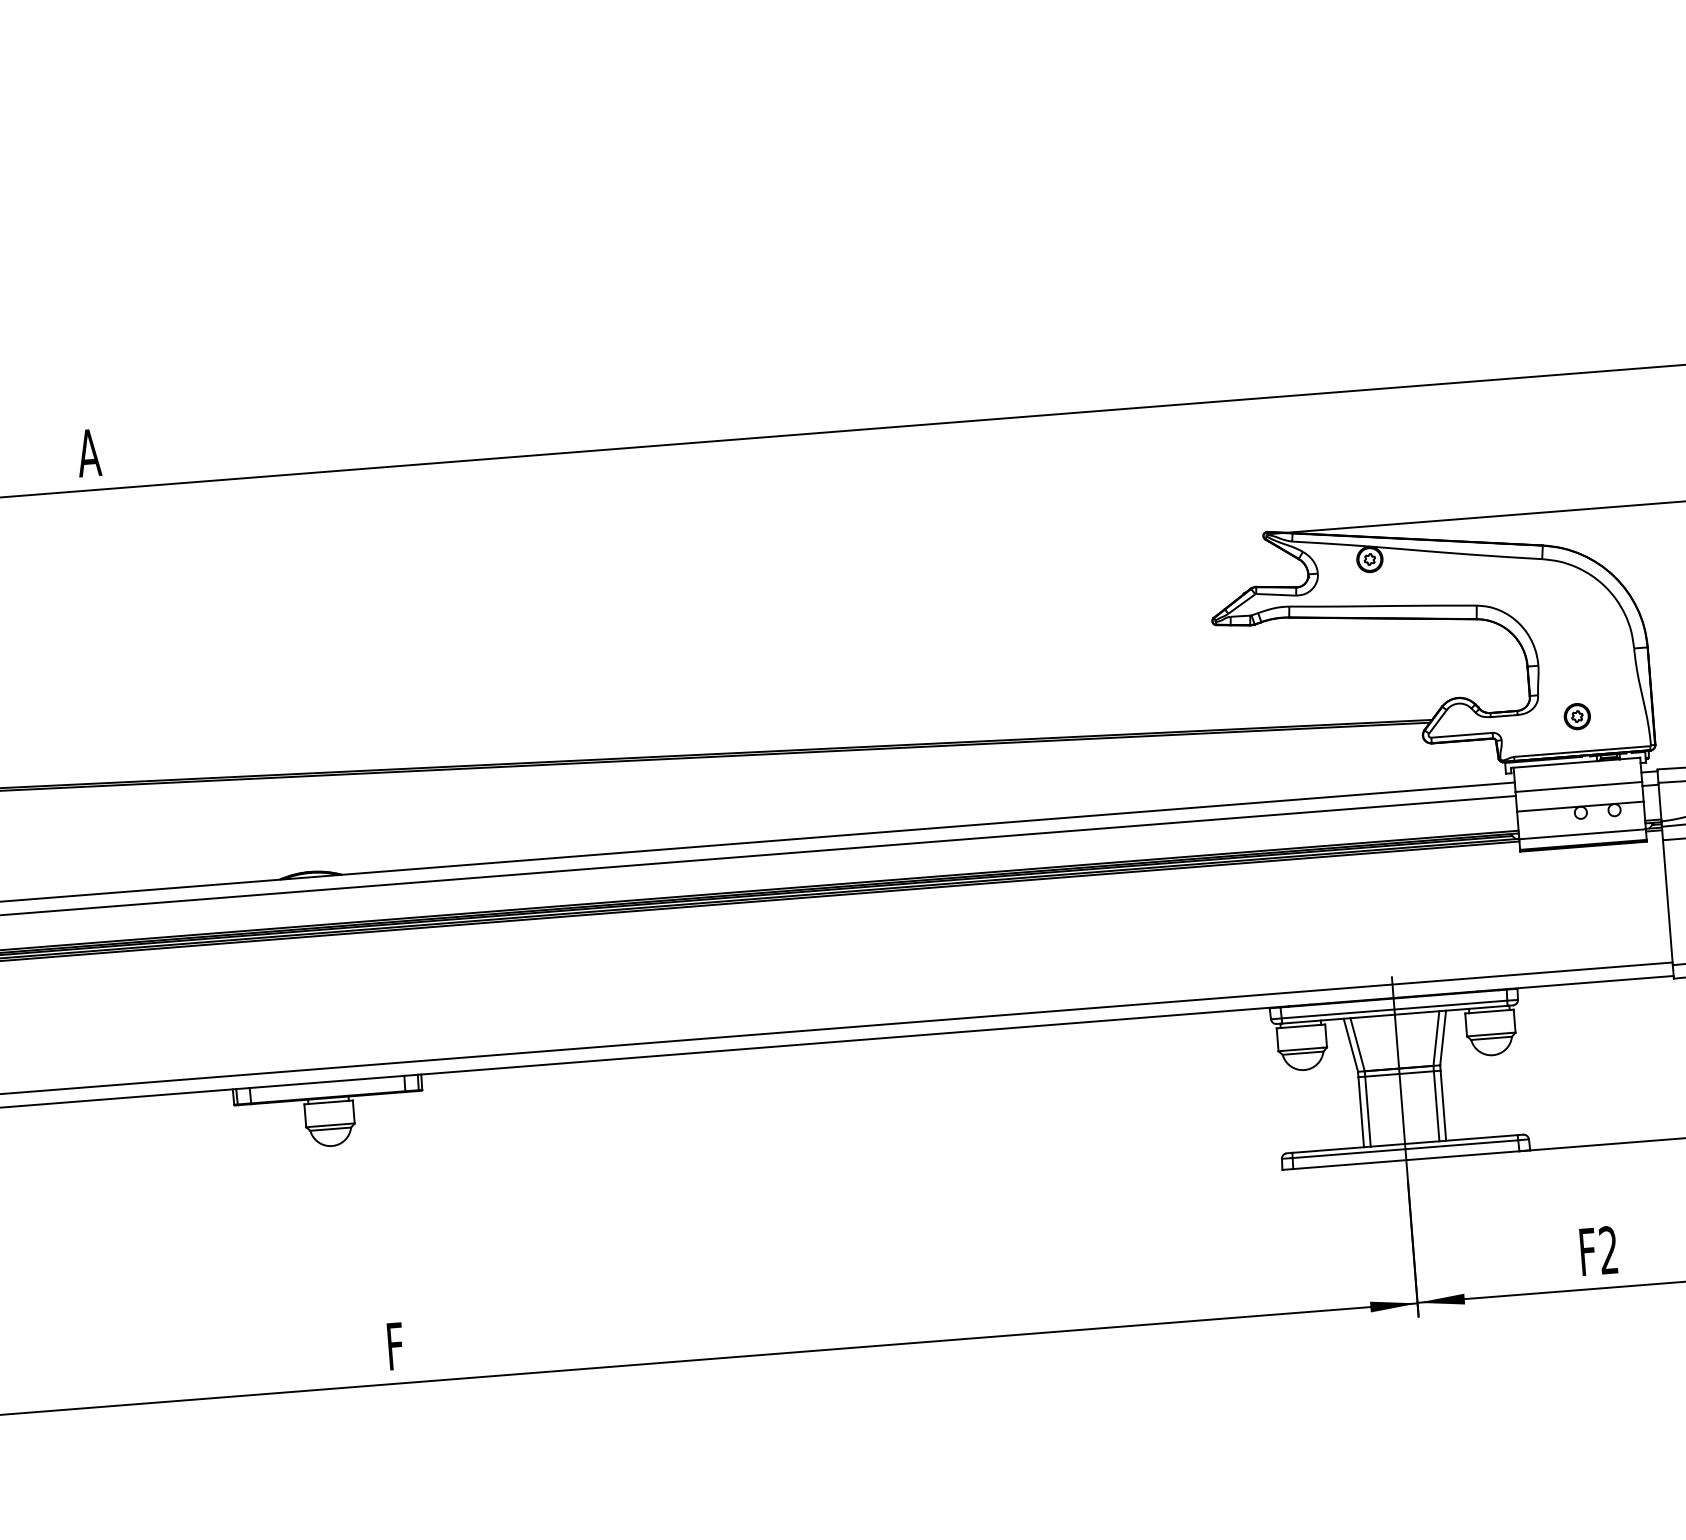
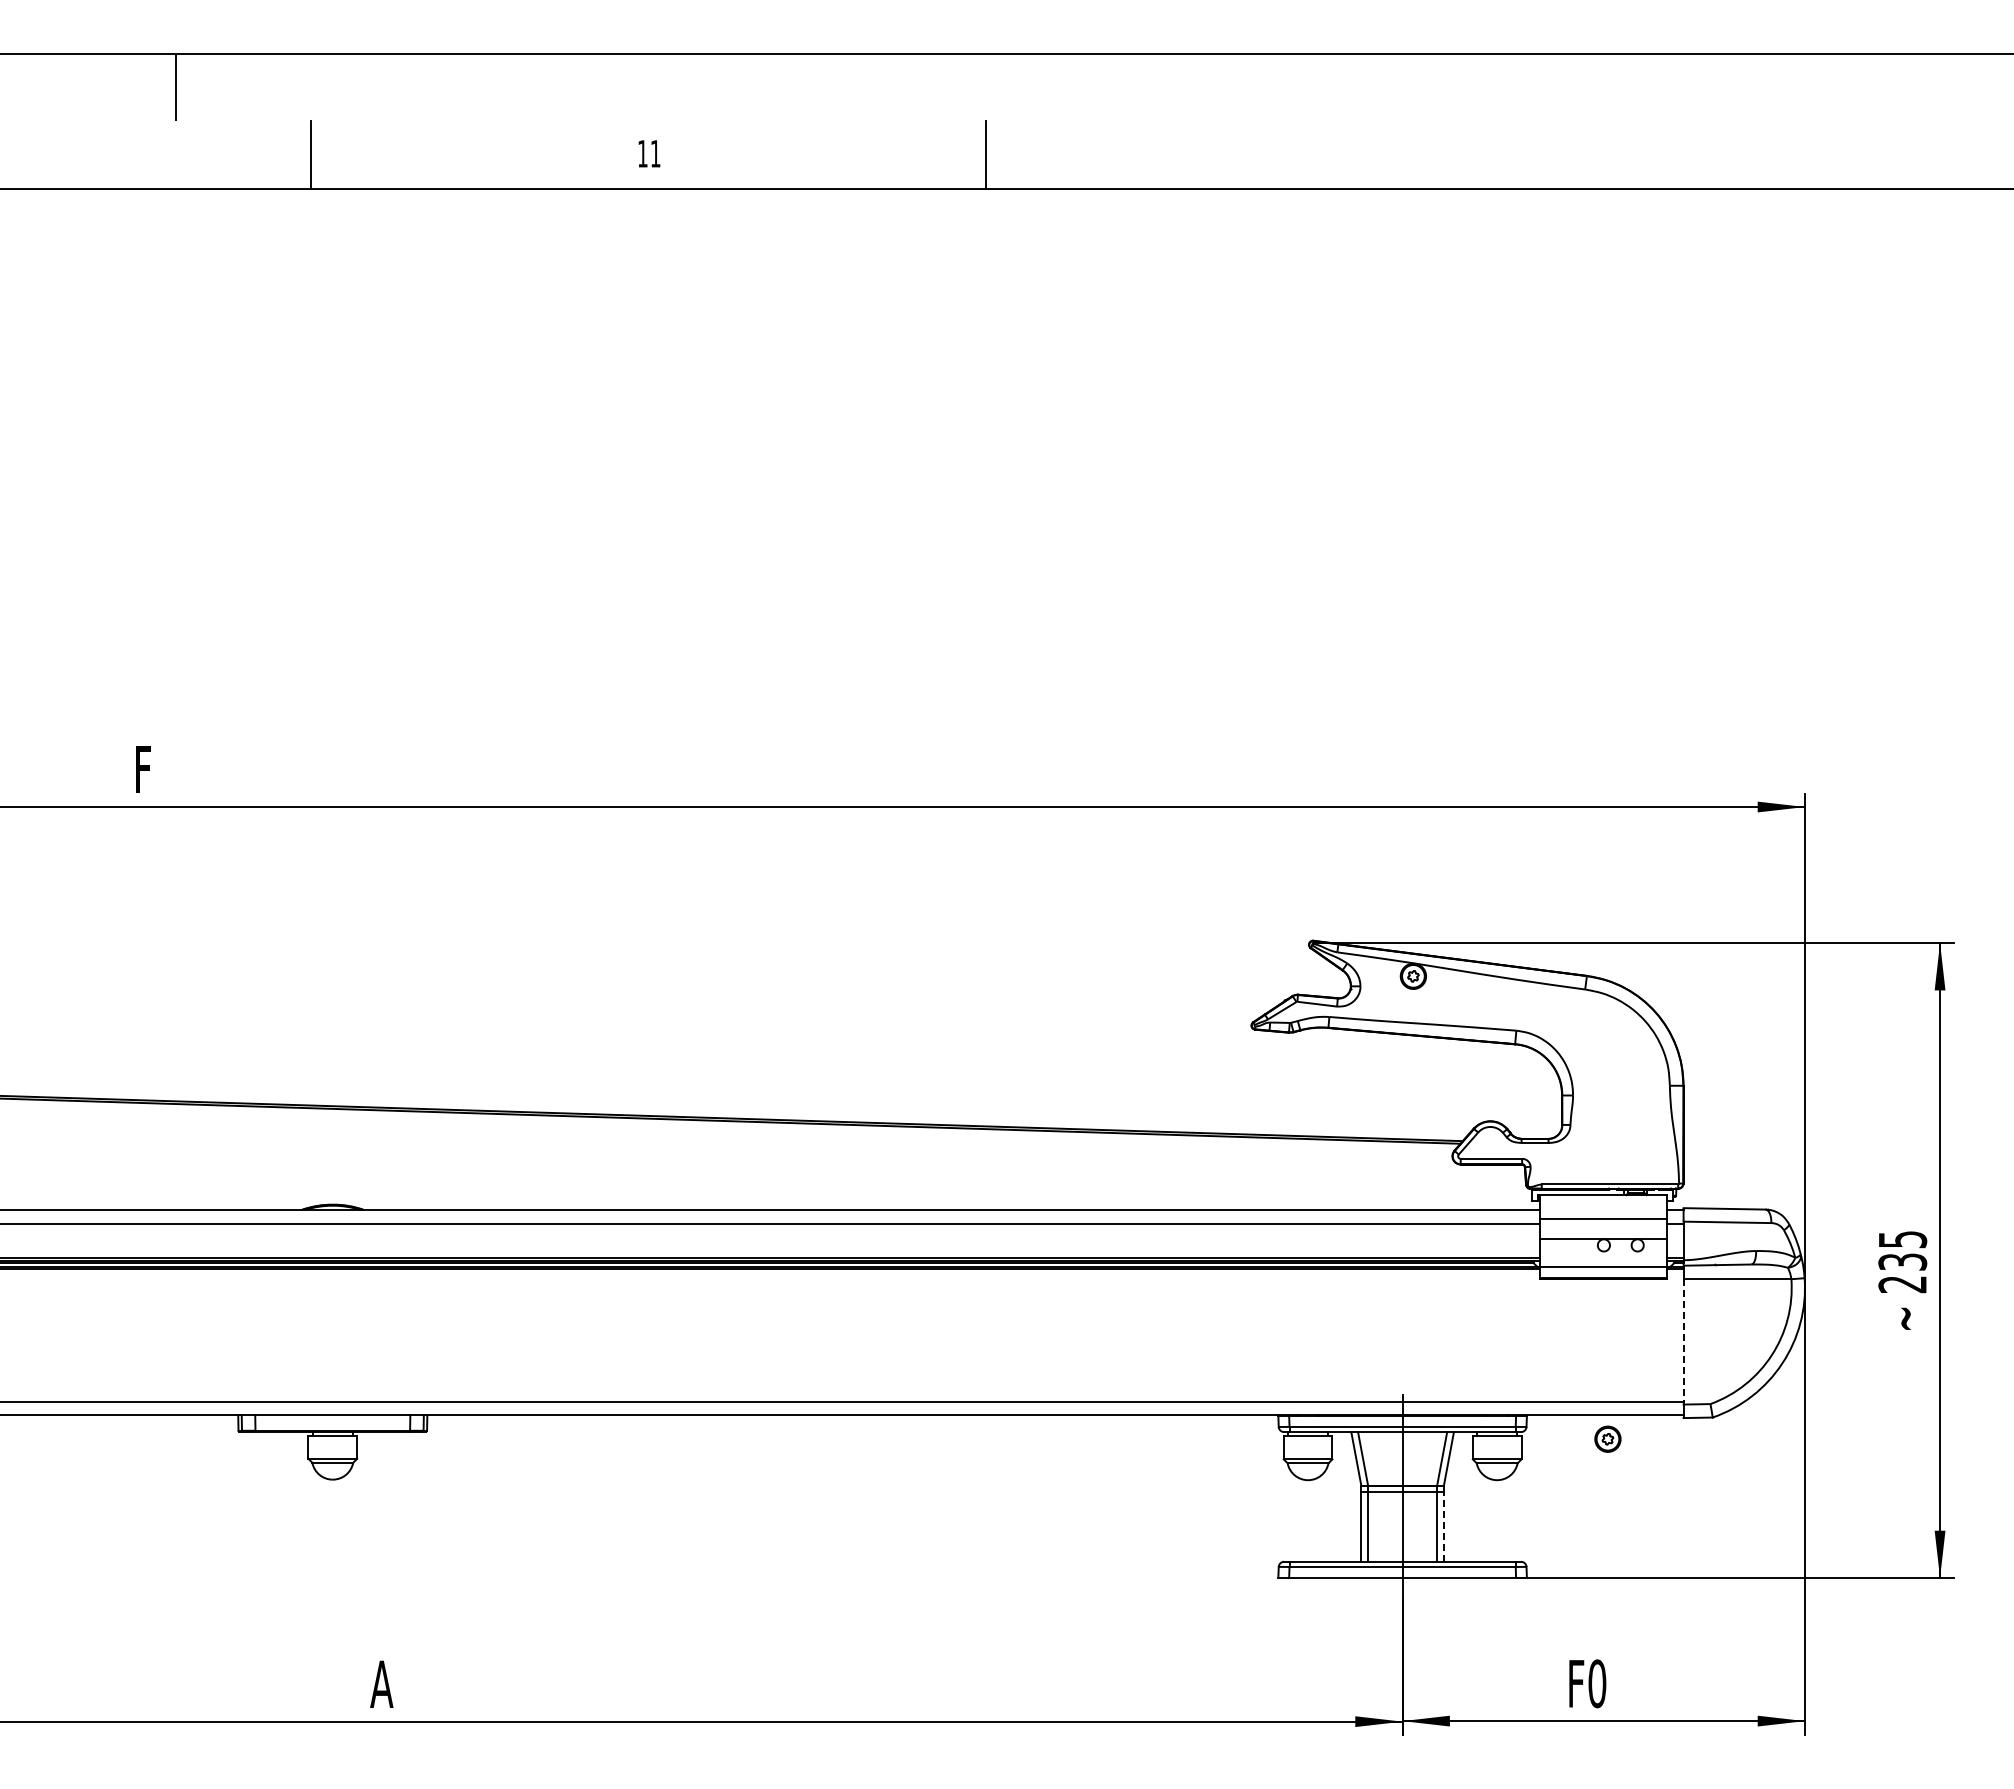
text: (88, 452) -> (144, 769), A -> F
part: (1576, 715) -> (1607, 1438), moved
line: (1667, 902) -> (1683, 1341), solid -> dashed
line: (1443, 1105) -> (1443, 1526), solid -> dashed
text: (1608, 1250) -> (1597, 1683), F2 -> F0
text: (396, 1345) -> (381, 1683), F -> A

